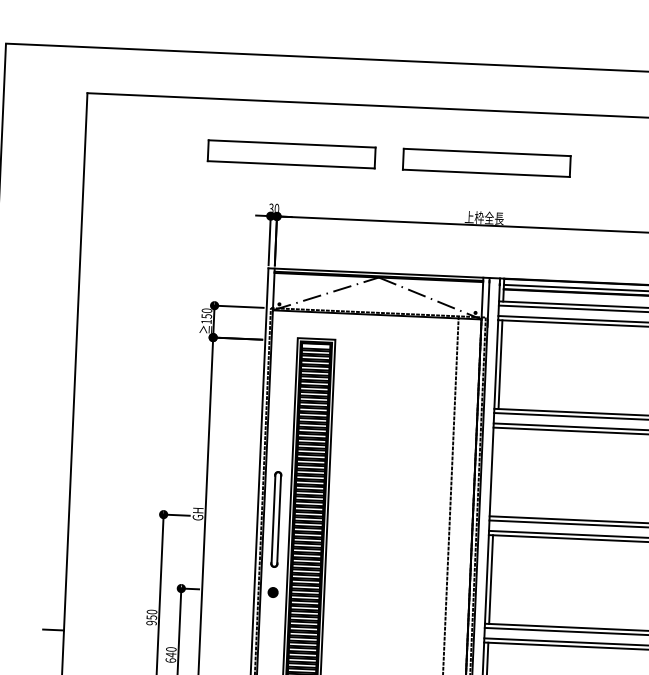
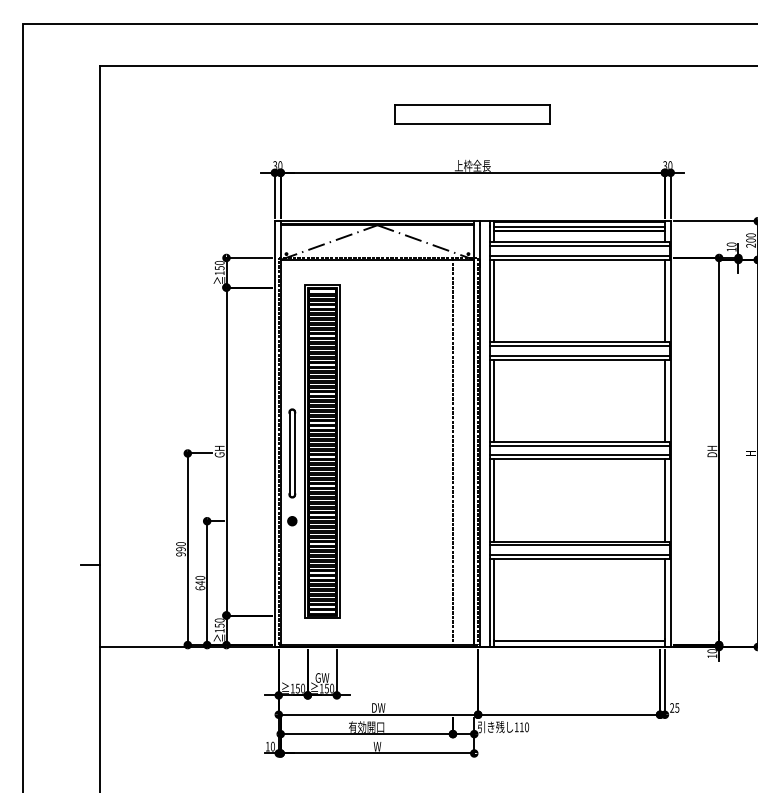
part: (291, 154) -> (291, 114), removed
line: (495, 471) -> (493, 400), added
text: (151, 617) -> (180, 549), 950 -> 990

